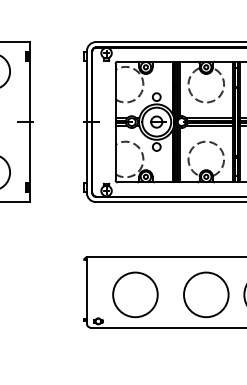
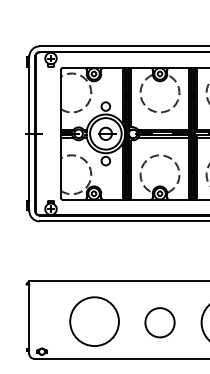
circle: (135, 294) -> (94, 321), moved
circle: (206, 294) -> (160, 322), size x0.6

